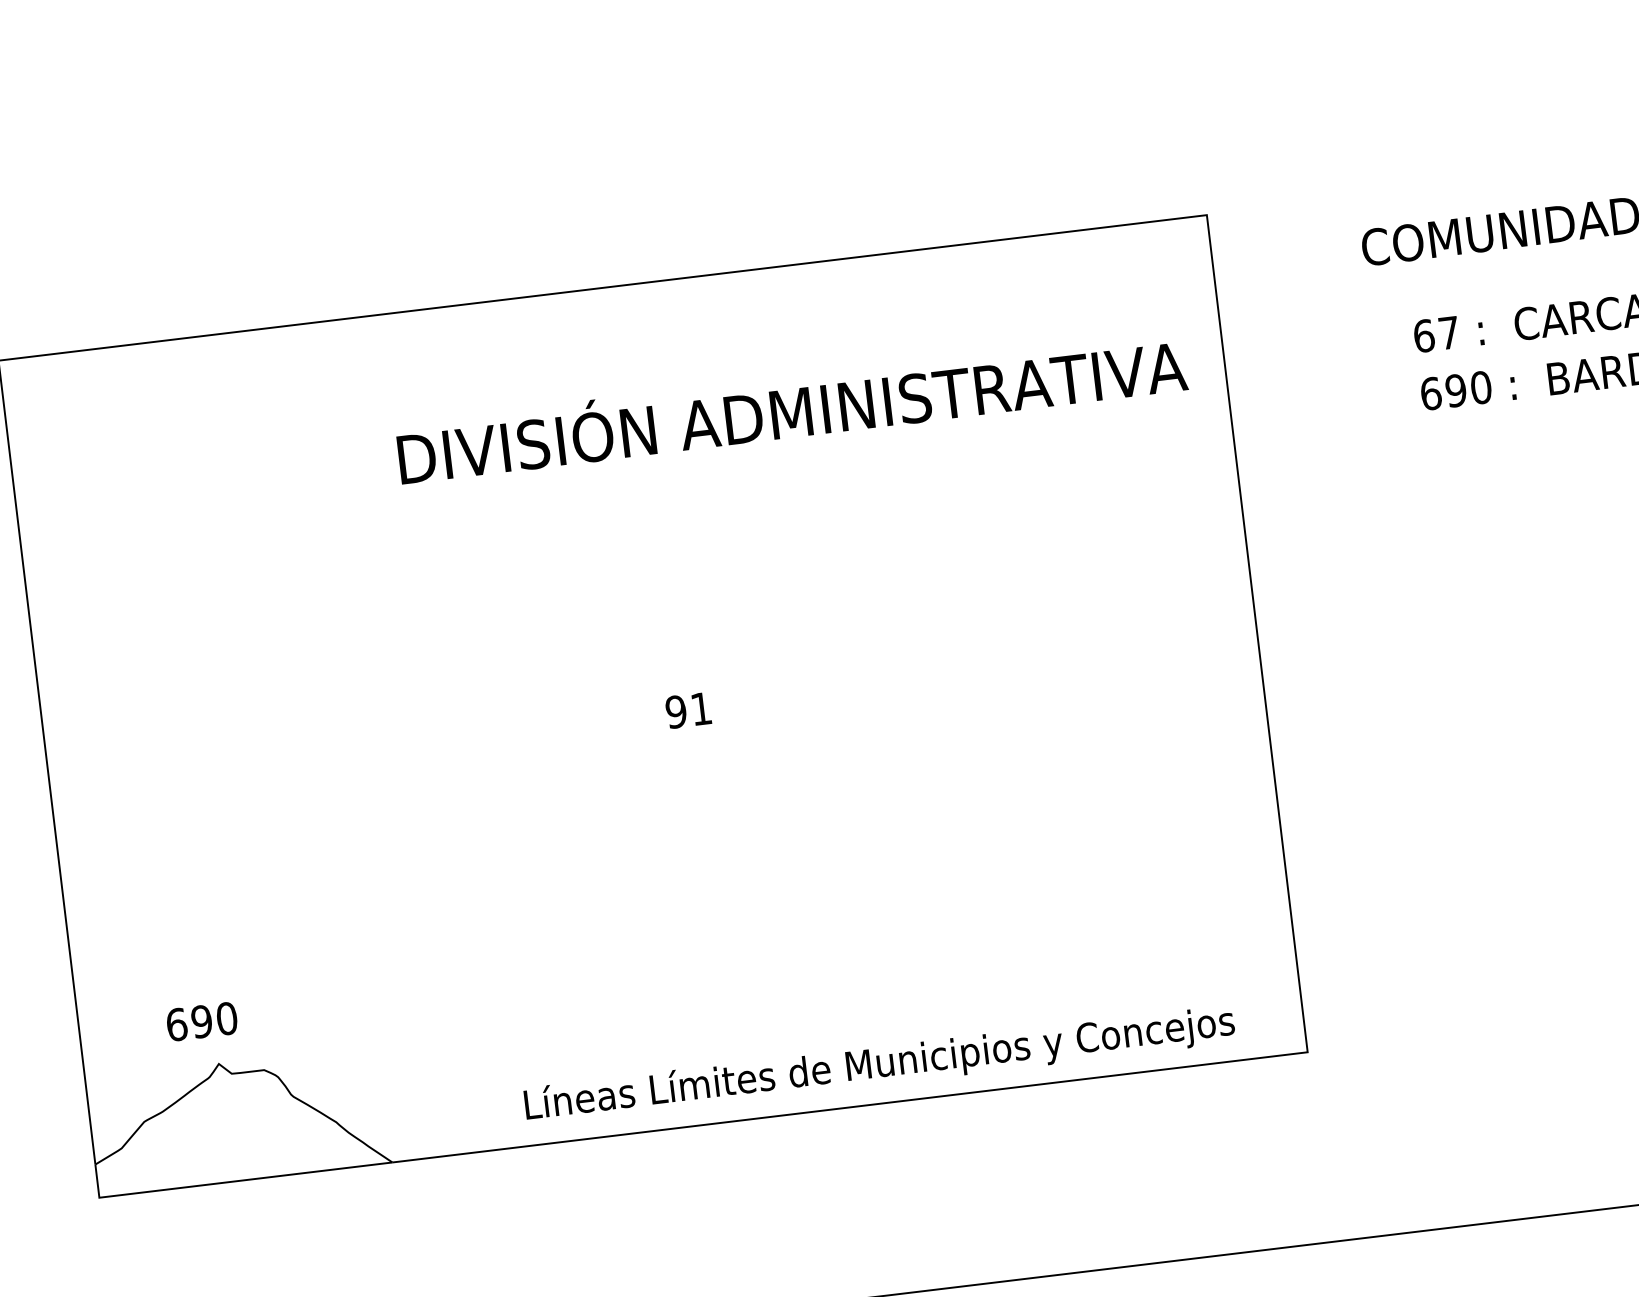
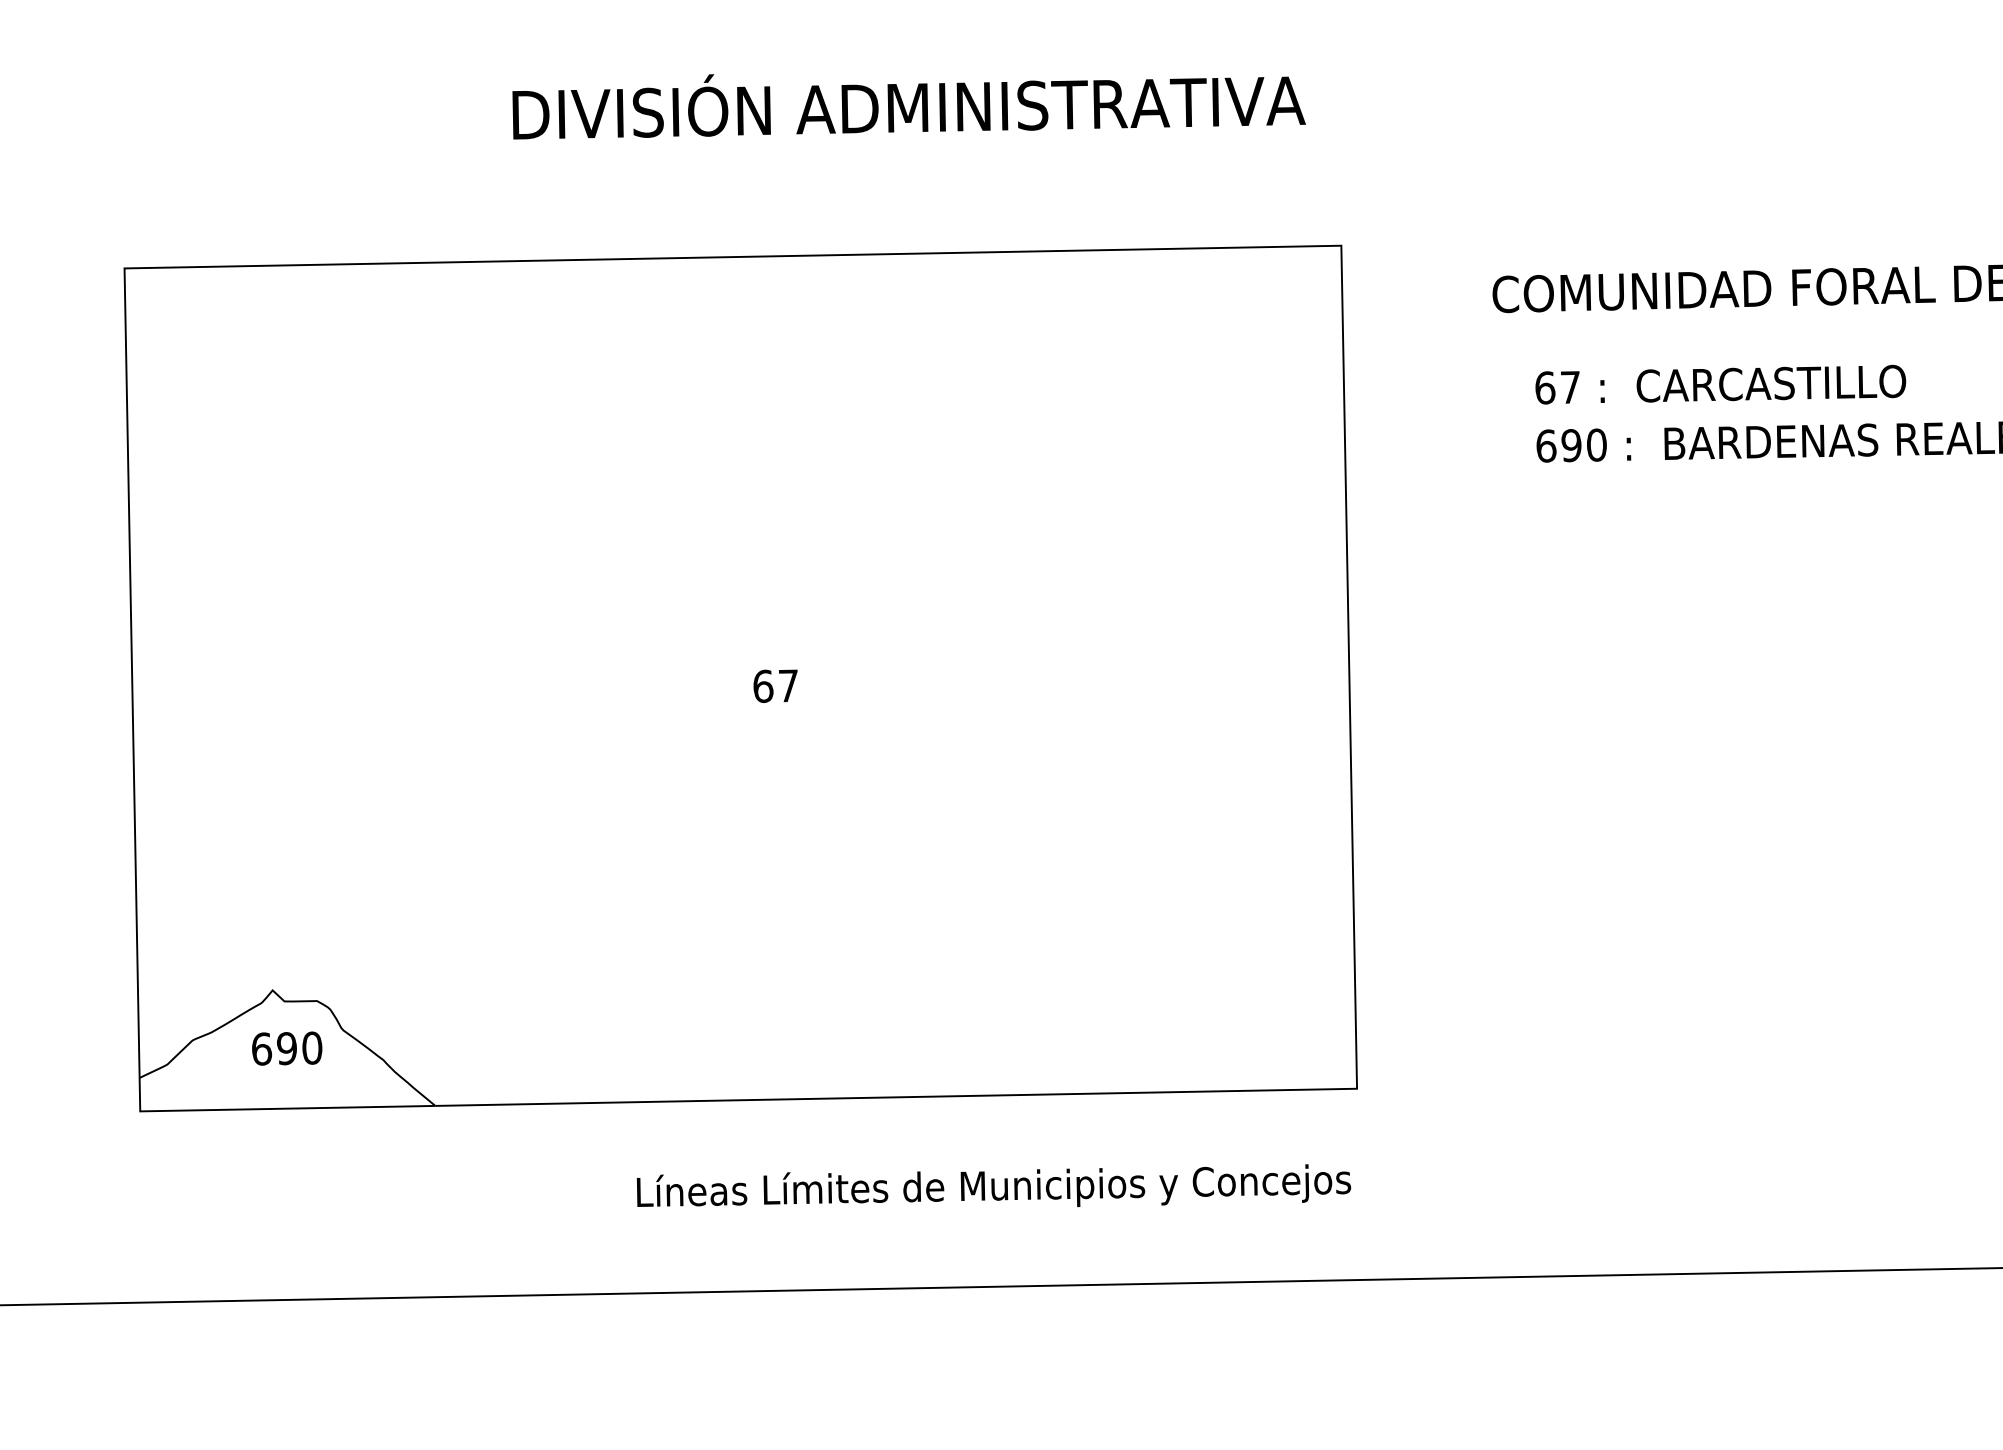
text: (791, 411) -> (908, 106), moved
text: (688, 710) -> (775, 686), 91 -> 67
text: (202, 1021) -> (287, 1048), moved
text: (878, 1062) -> (993, 1185), moved

